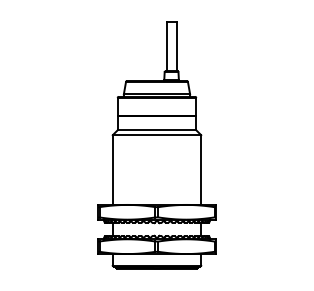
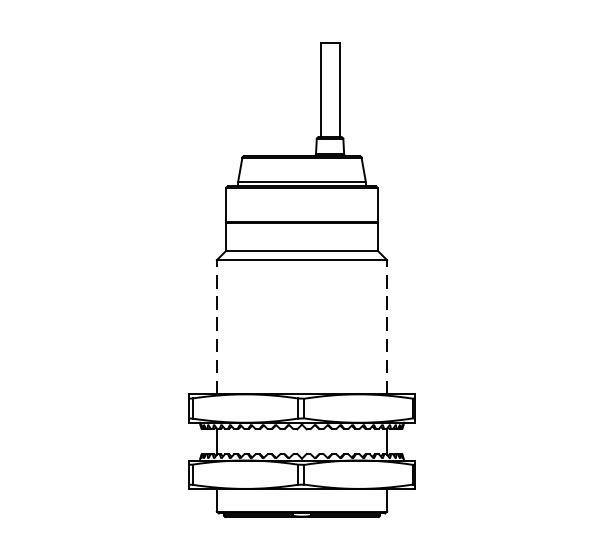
line: (112, 170) -> (216, 328), solid -> dashed
line: (201, 170) -> (387, 328), solid -> dashed

